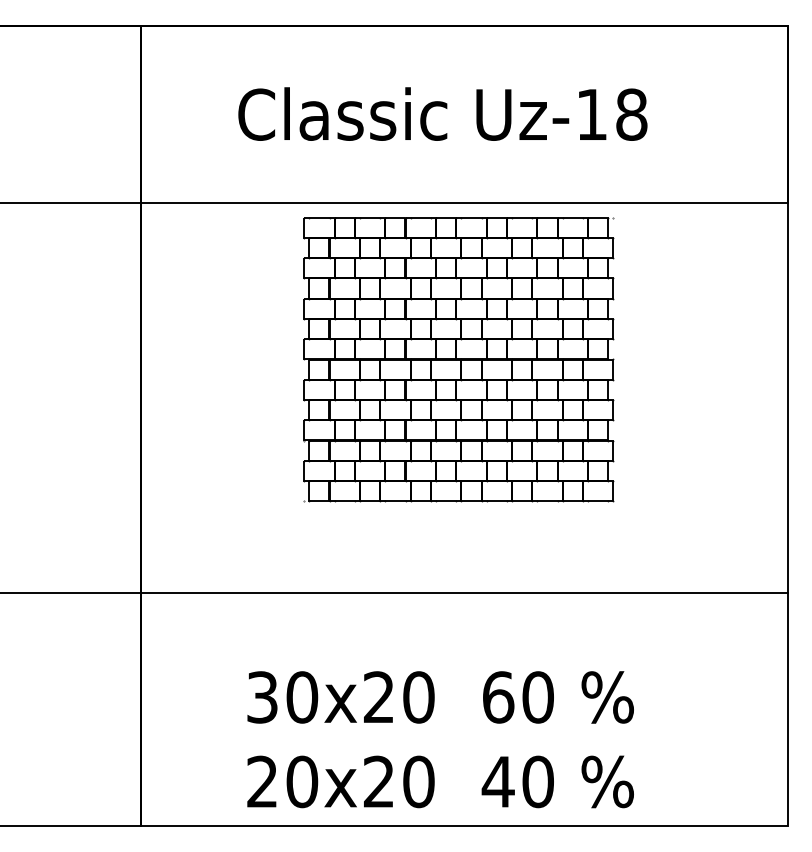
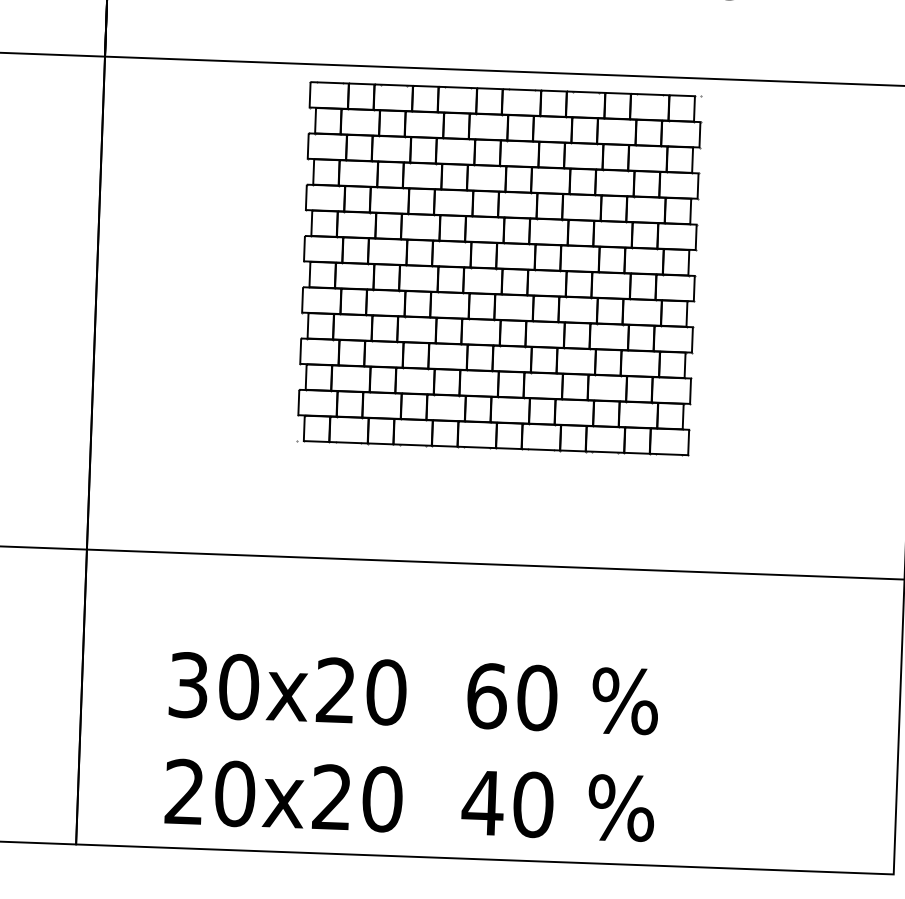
text: (440, 739) -> (411, 746), moved

